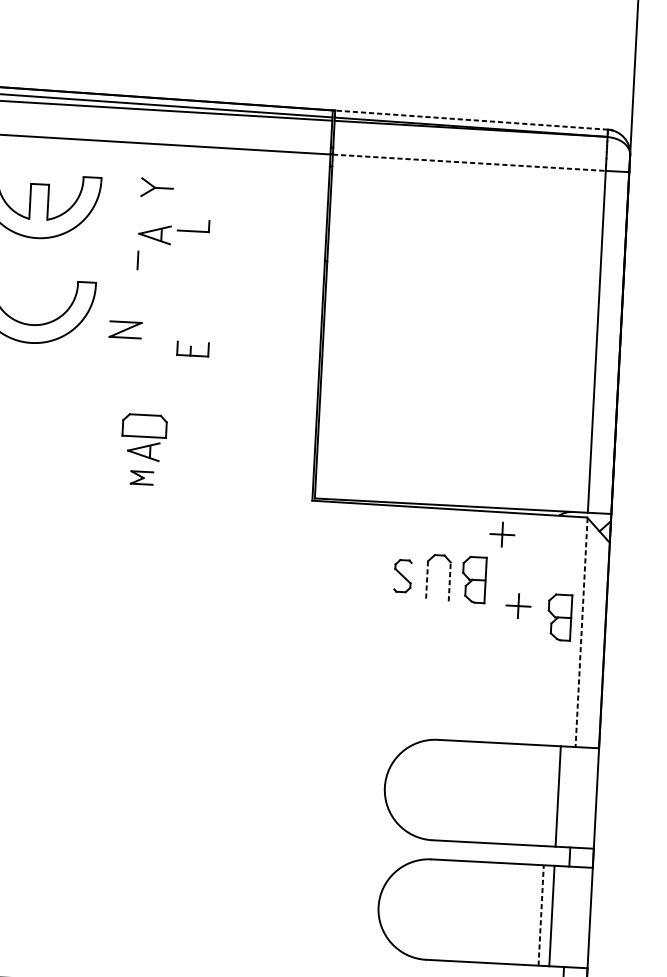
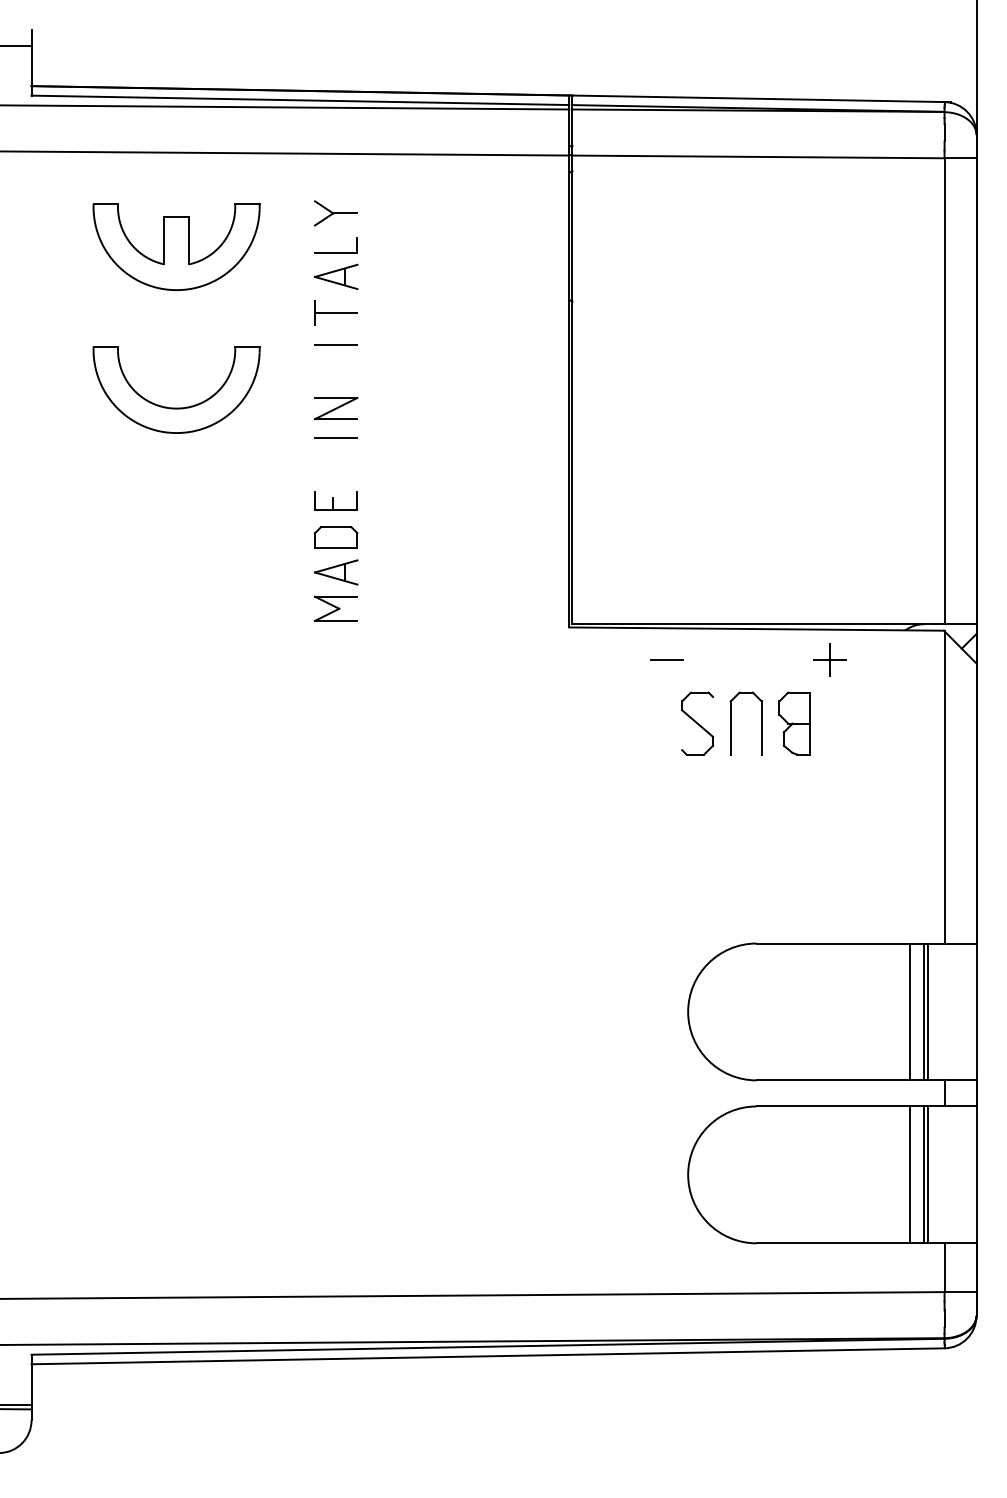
line: (471, 119) -> (758, 98), dashed -> solid
line: (470, 162) -> (759, 156), dashed -> solid
part: (192, 231) -> (335, 252), moved
line: (153, 261) -> (336, 313), added
line: (152, 284) -> (336, 344), added
part: (125, 329) -> (336, 408), moved
part: (192, 348) -> (335, 500), moved
line: (148, 353) -> (336, 438), added
part: (145, 425) -> (336, 537), size x0.71
part: (141, 477) -> (335, 608), size x1.43
line: (382, 528) -> (666, 660), added
part: (402, 576) -> (697, 723), size x1.43
line: (426, 580) -> (730, 727), dashed -> solid
line: (449, 581) -> (761, 727), dashed -> solid
part: (518, 605) -> (856, 755), removed
part: (559, 617) -> (913, 768), removed
line: (581, 632) -> (944, 787), dashed -> solid
line: (547, 795) -> (909, 1011), added
line: (560, 796) -> (927, 1011), added
line: (541, 915) -> (909, 1174), dashed -> solid
line: (554, 915) -> (927, 1174), added

